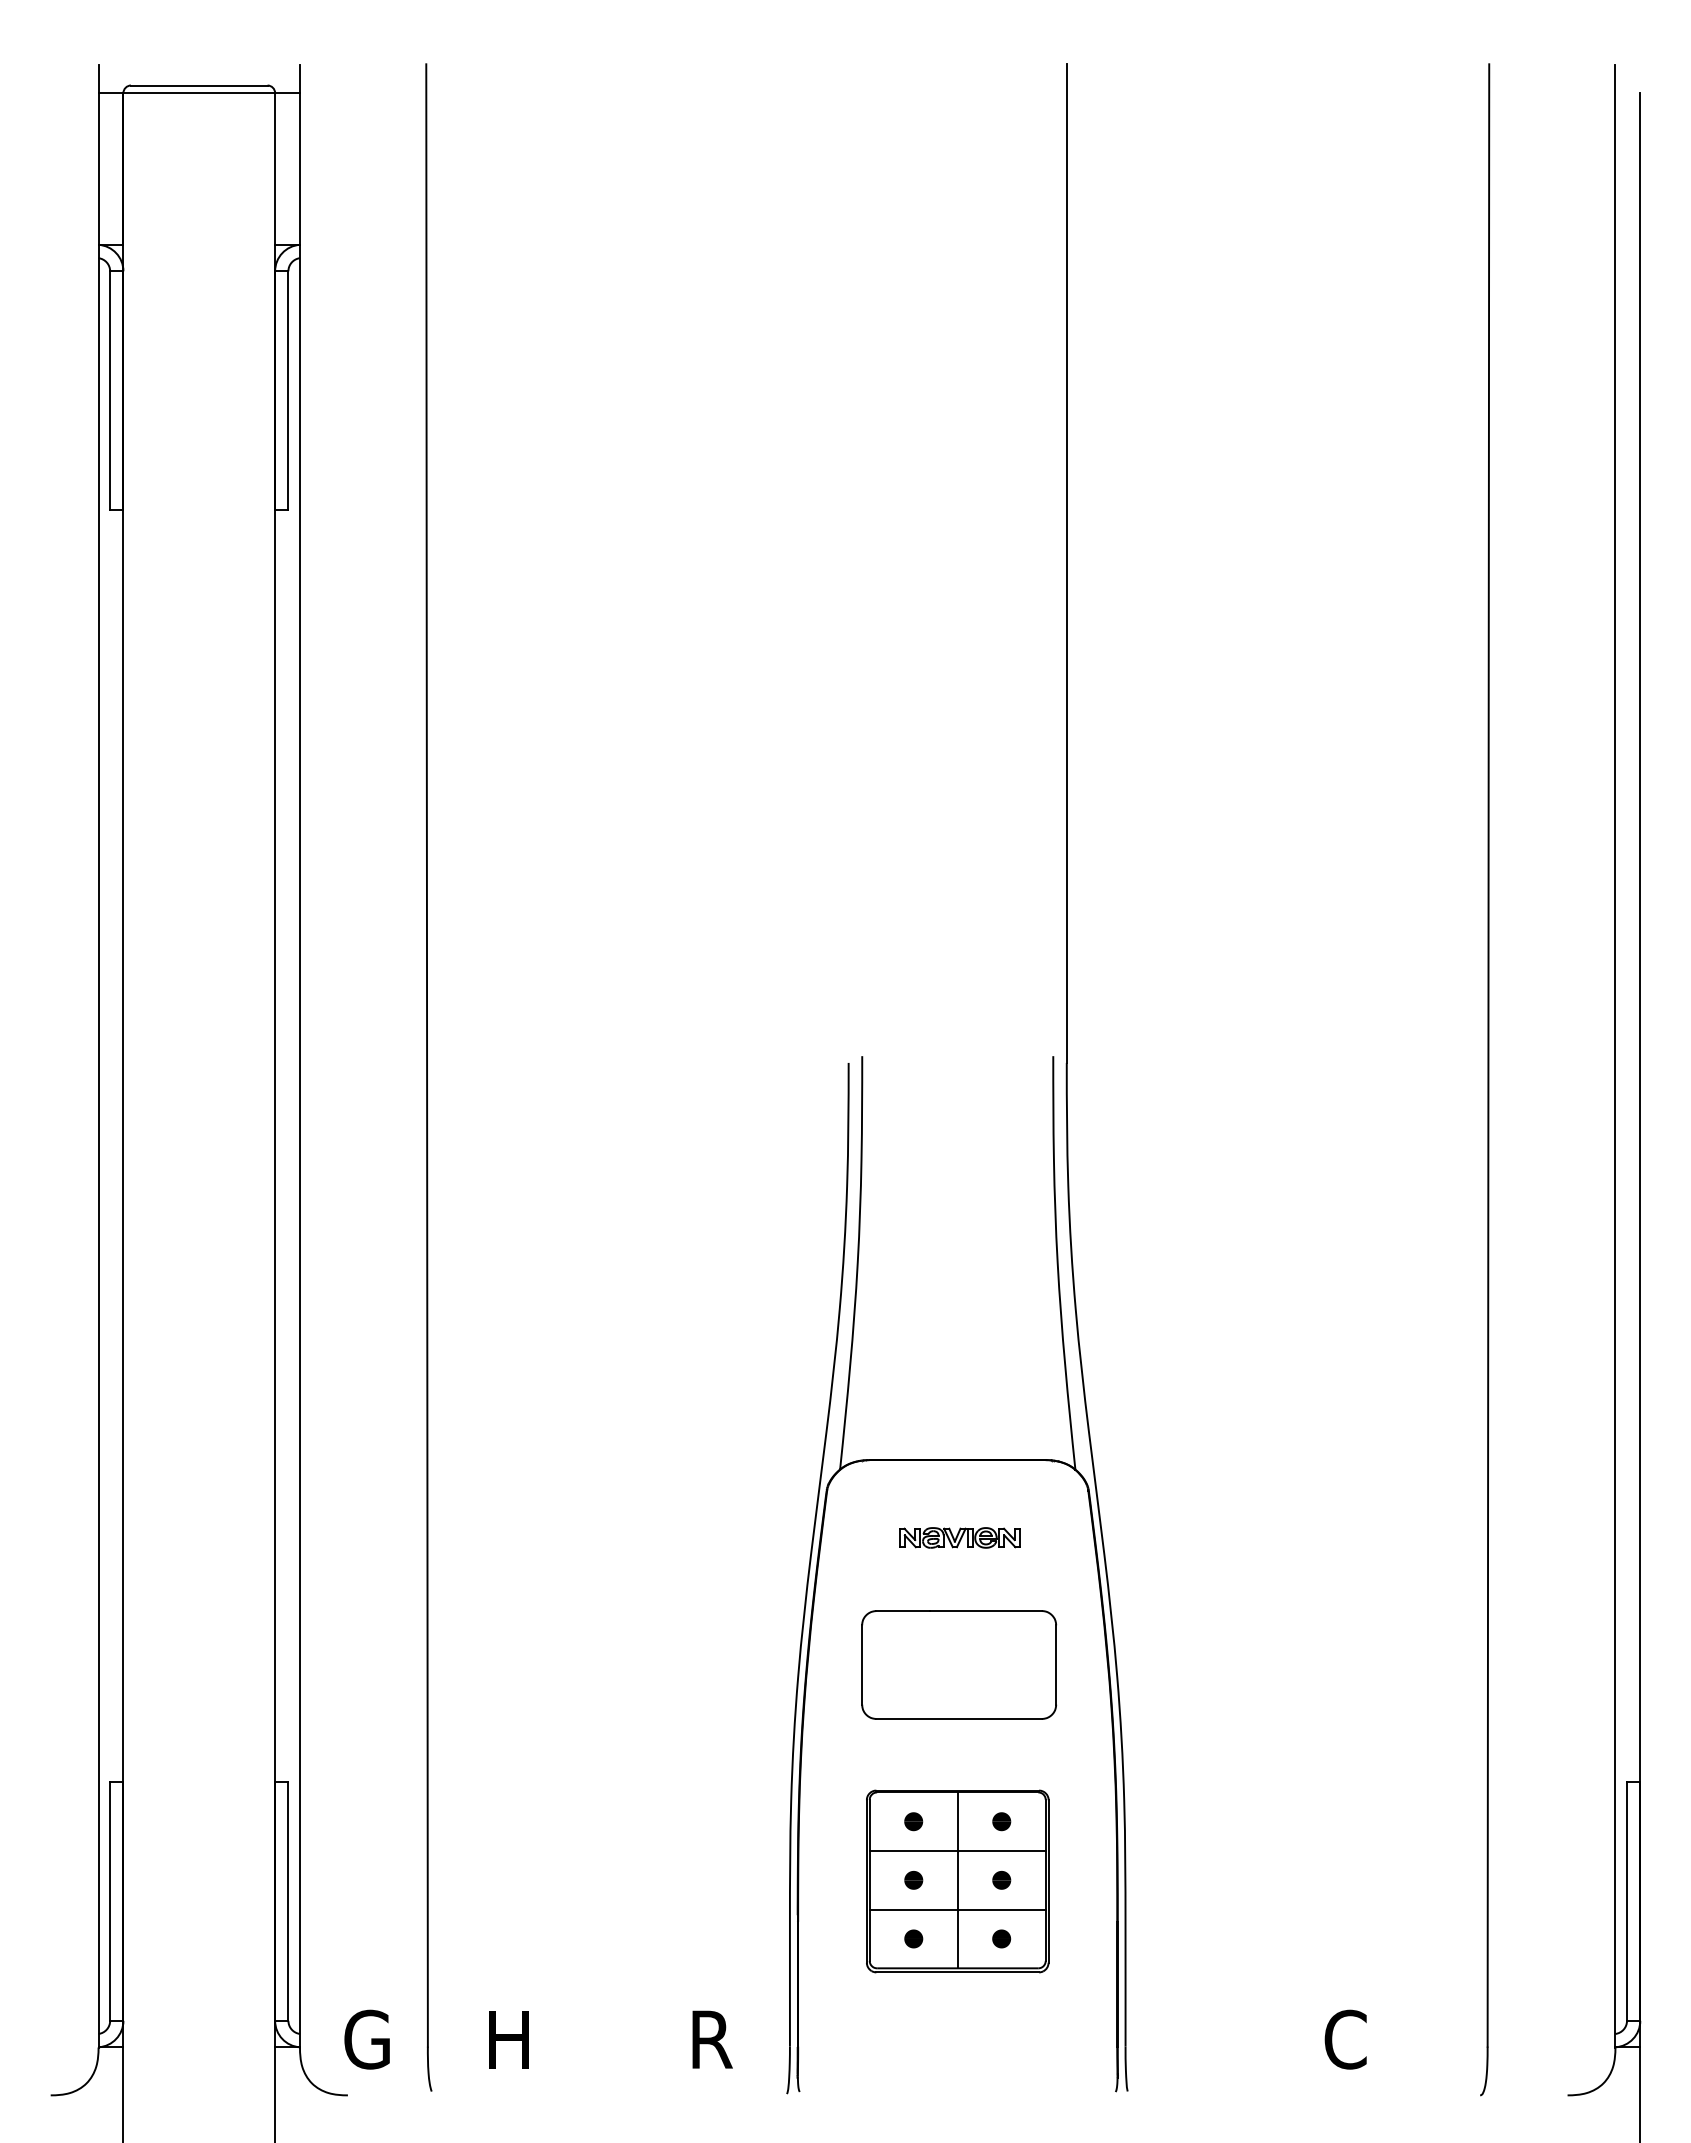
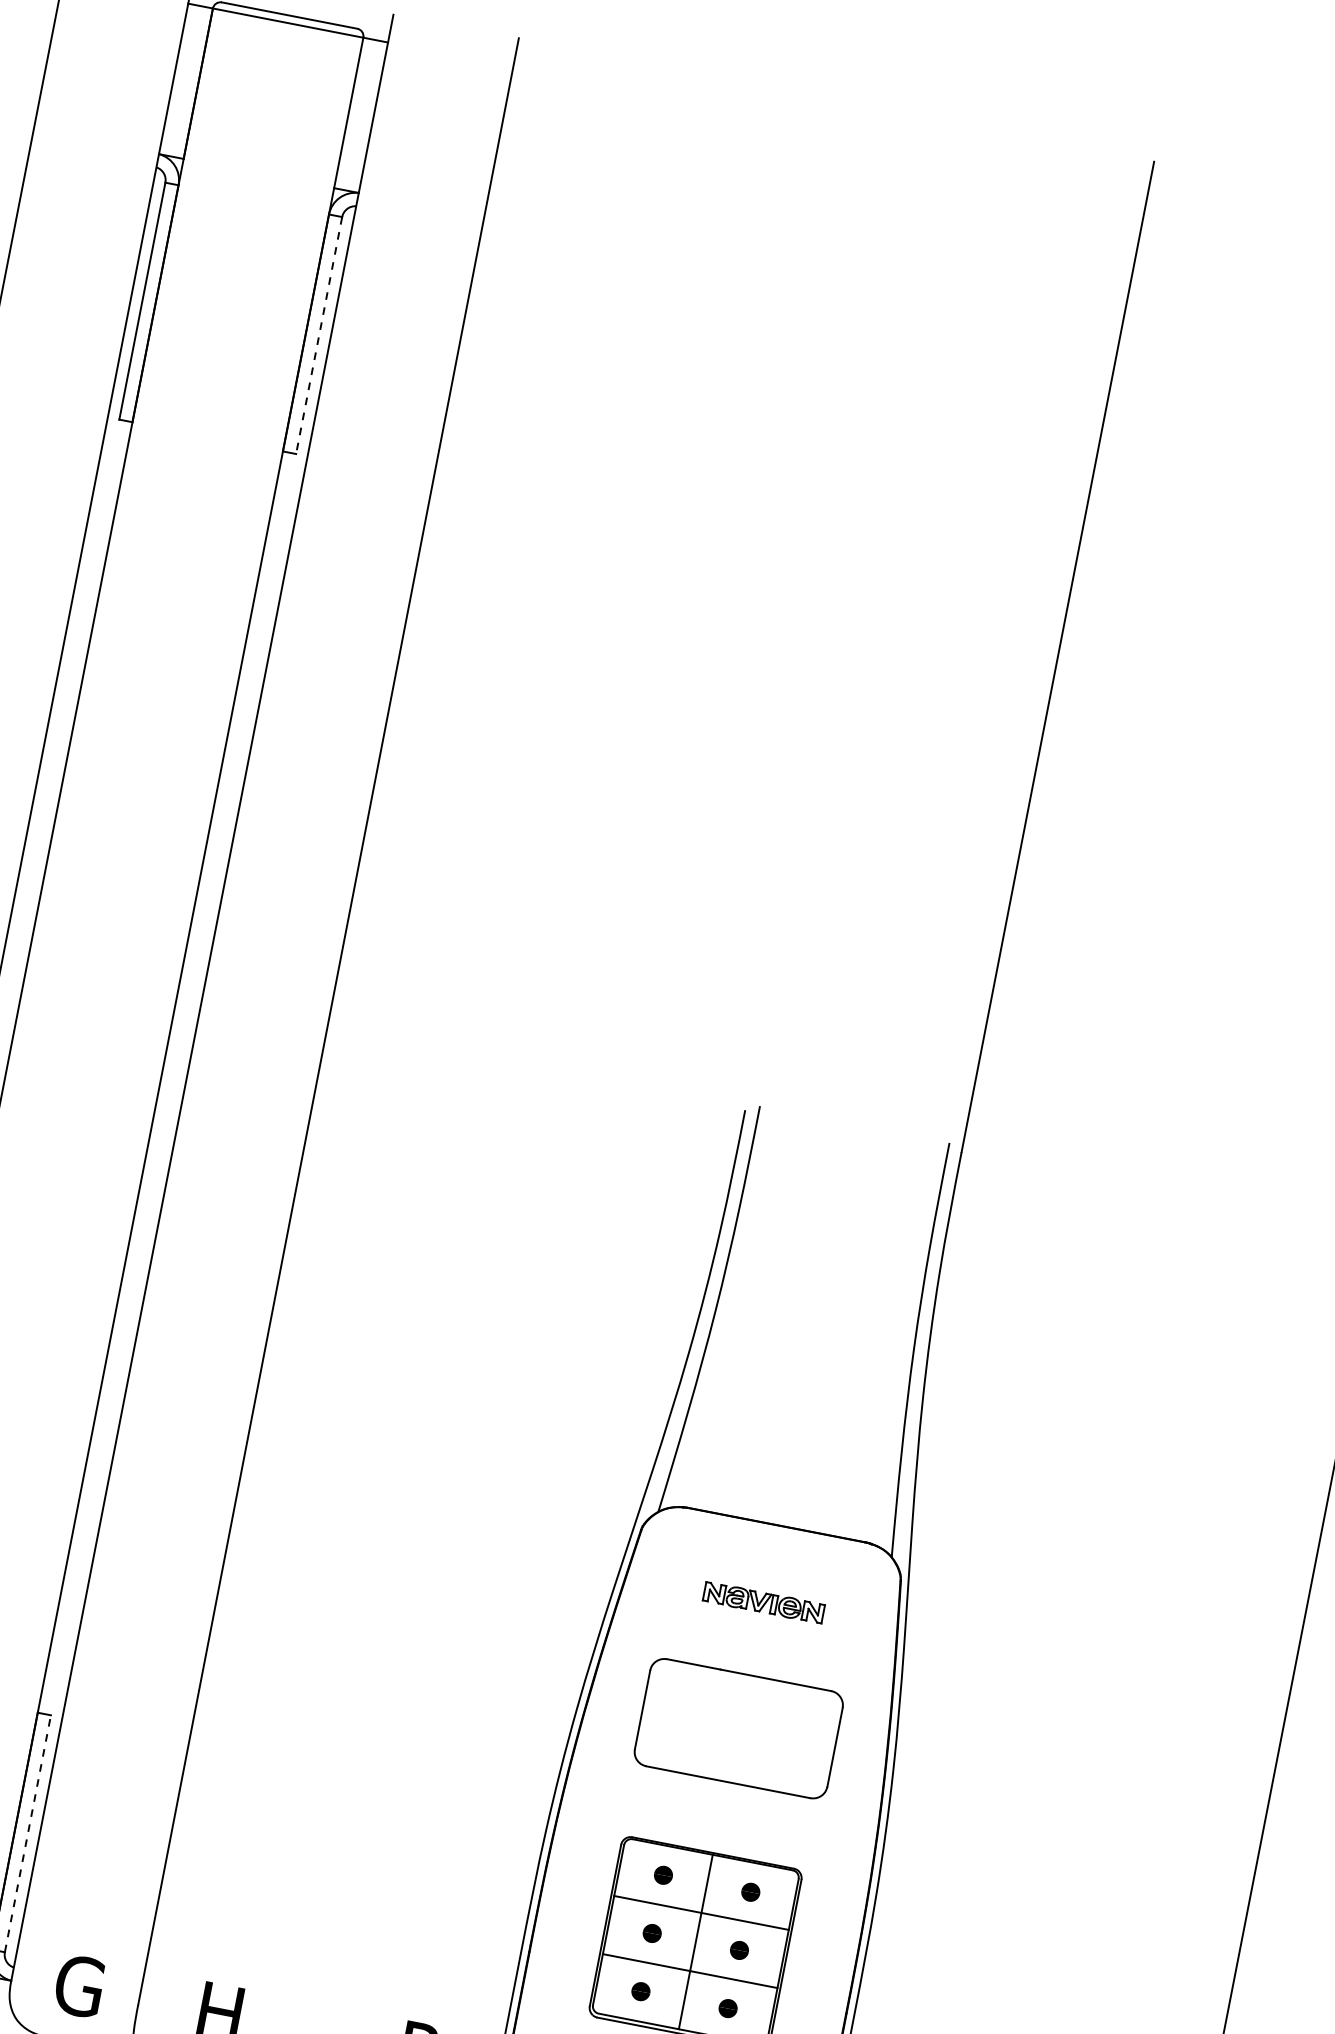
line: (288, 391) -> (319, 336), solid -> dashed
line: (288, 1900) -> (28, 1832), solid -> dashed

